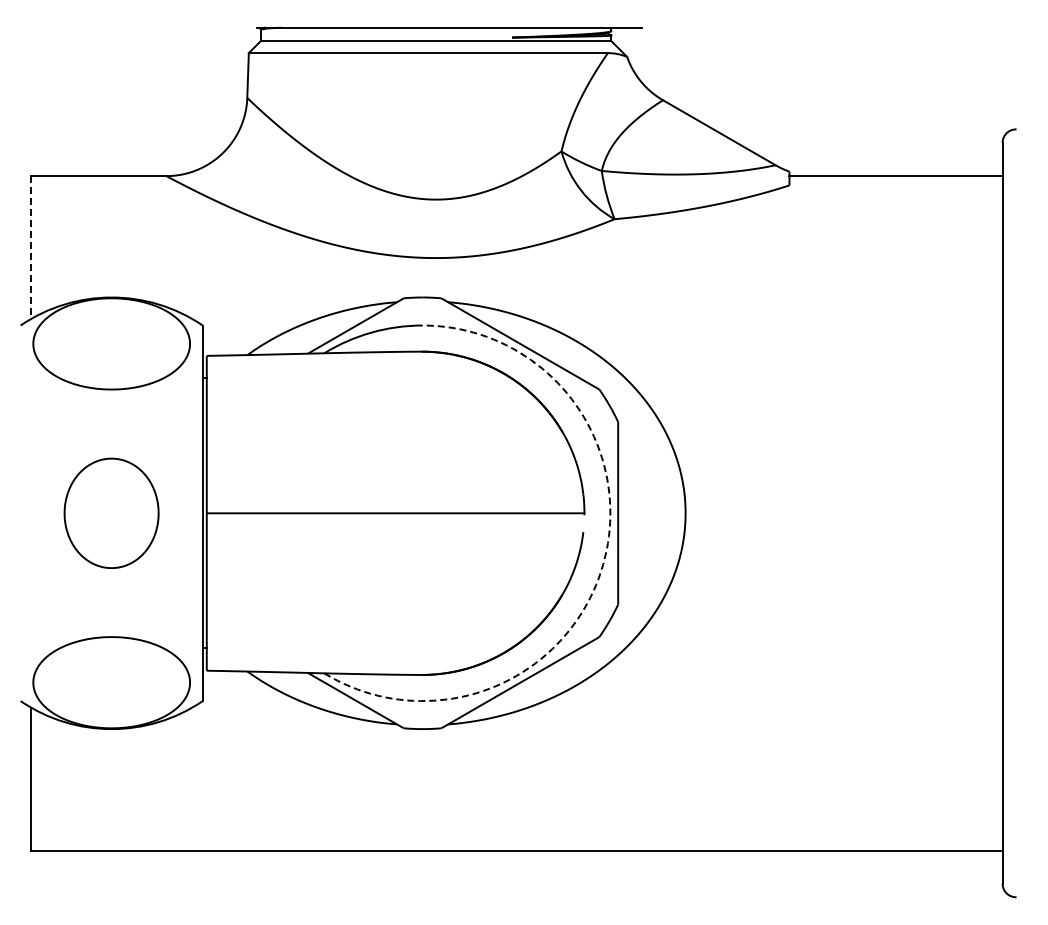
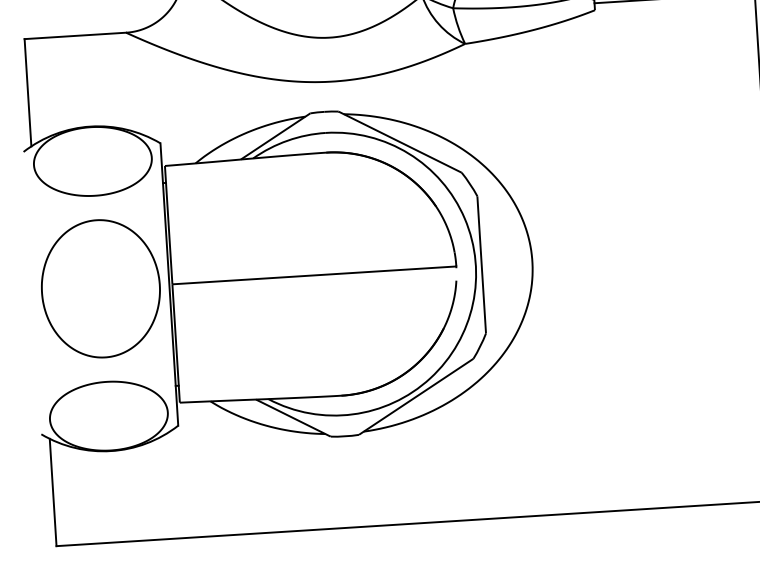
line: (31, 247) -> (28, 92), dashed -> solid
part: (111, 513) -> (100, 288), size x1.67
arc: (603, 564) -> (473, 304), dashed -> solid

